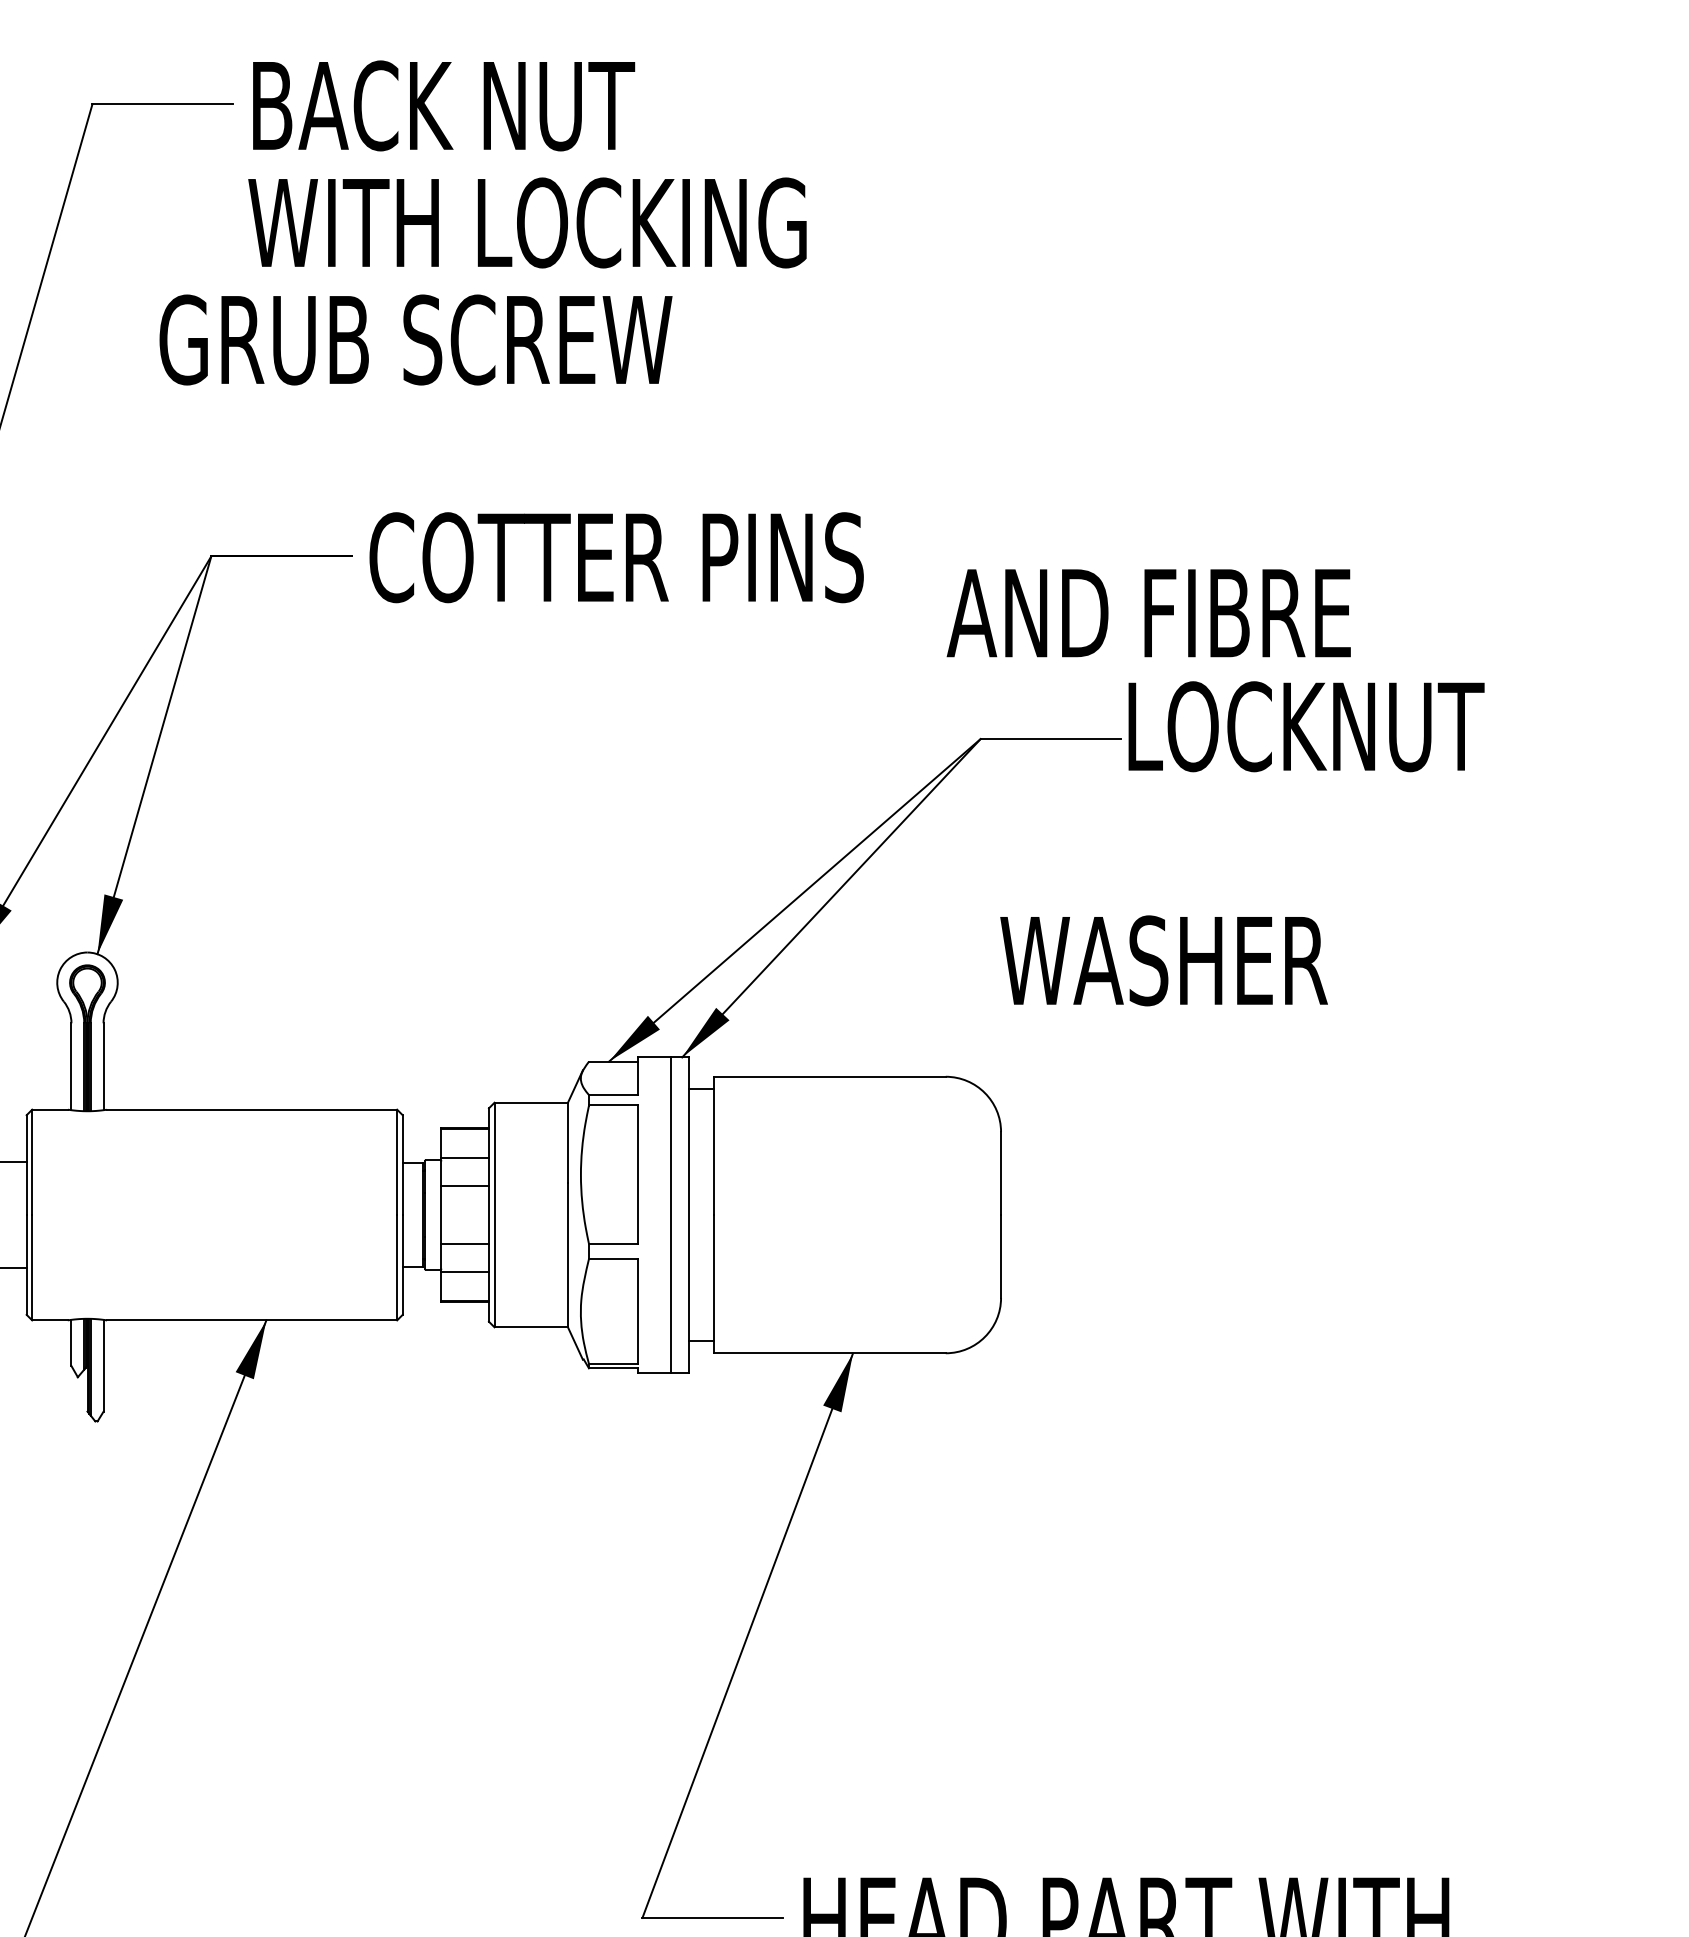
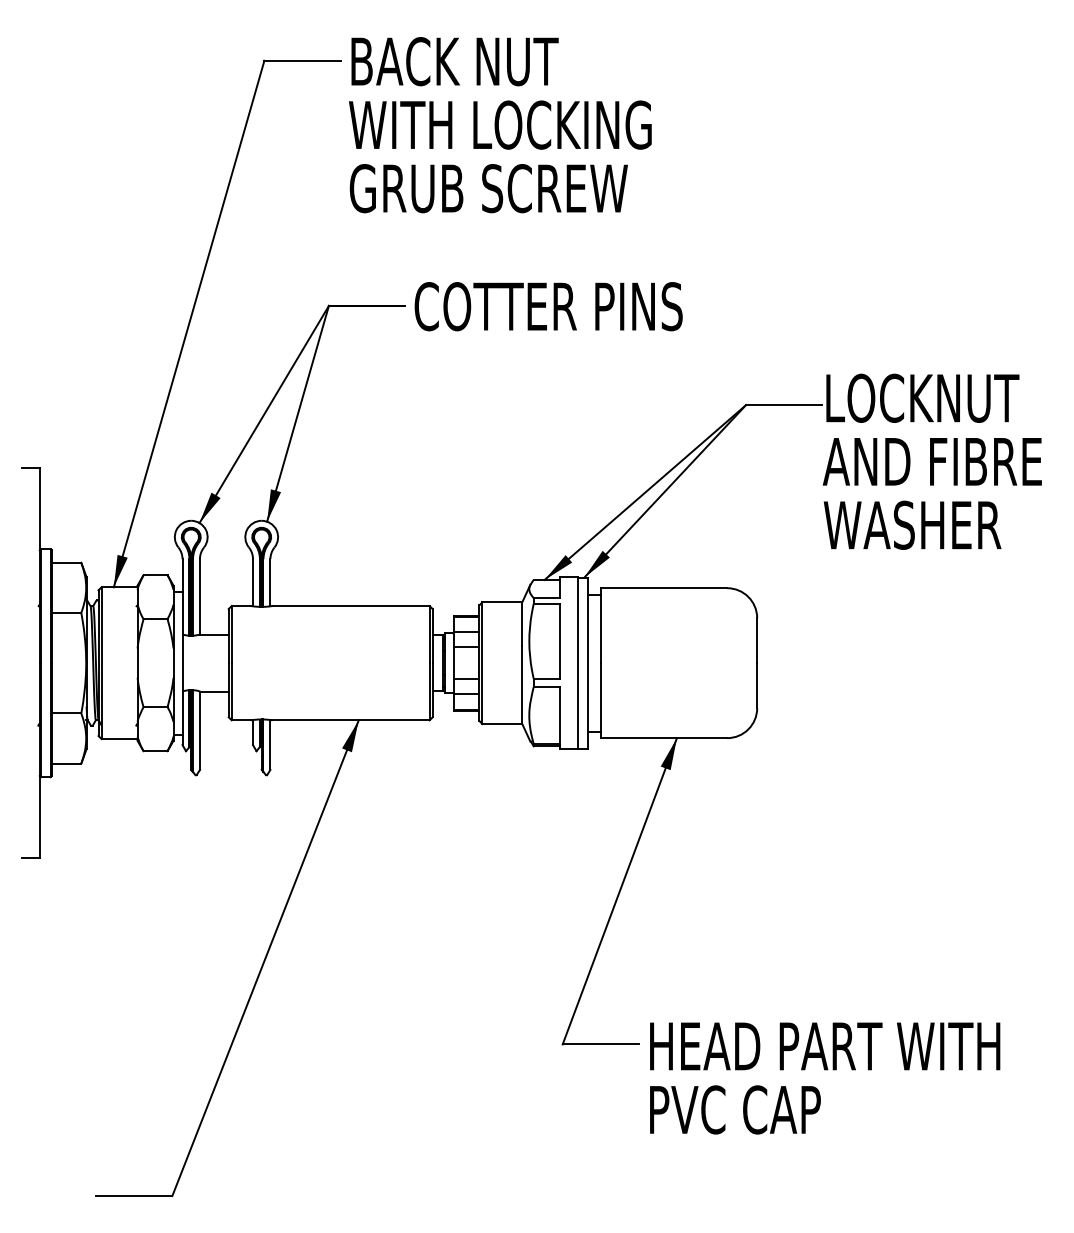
text: (415, 339) -> (488, 188), moved
text: (1147, 612) -> (931, 461), moved
text: (1163, 959) -> (912, 524), moved

